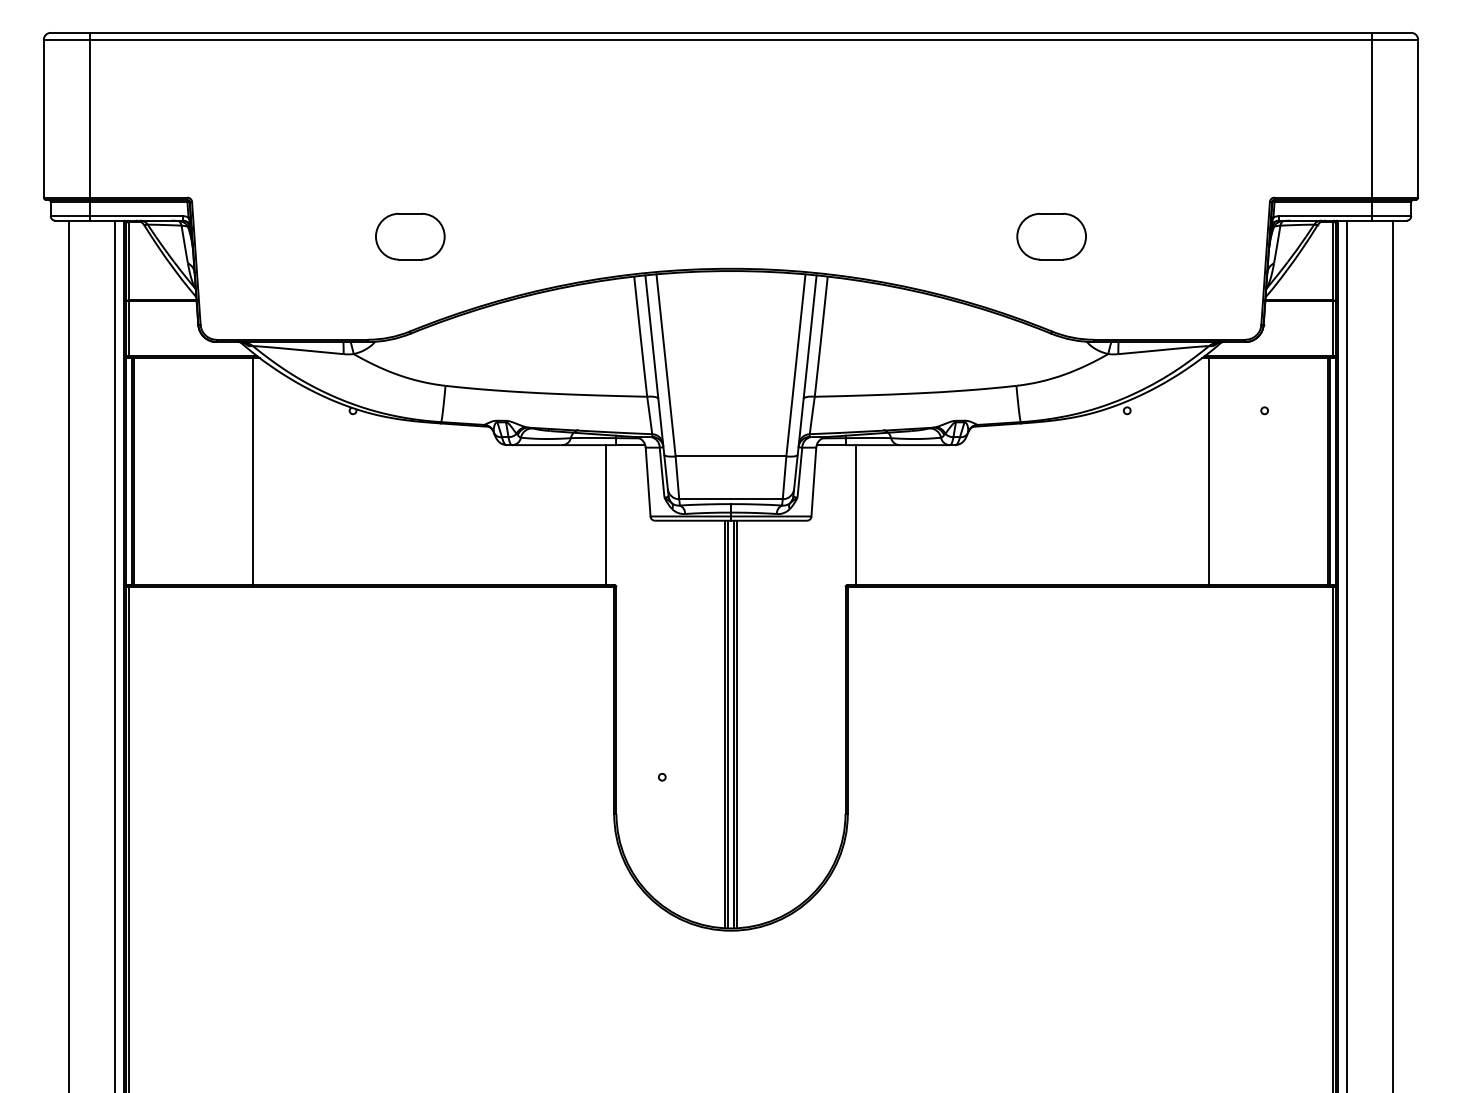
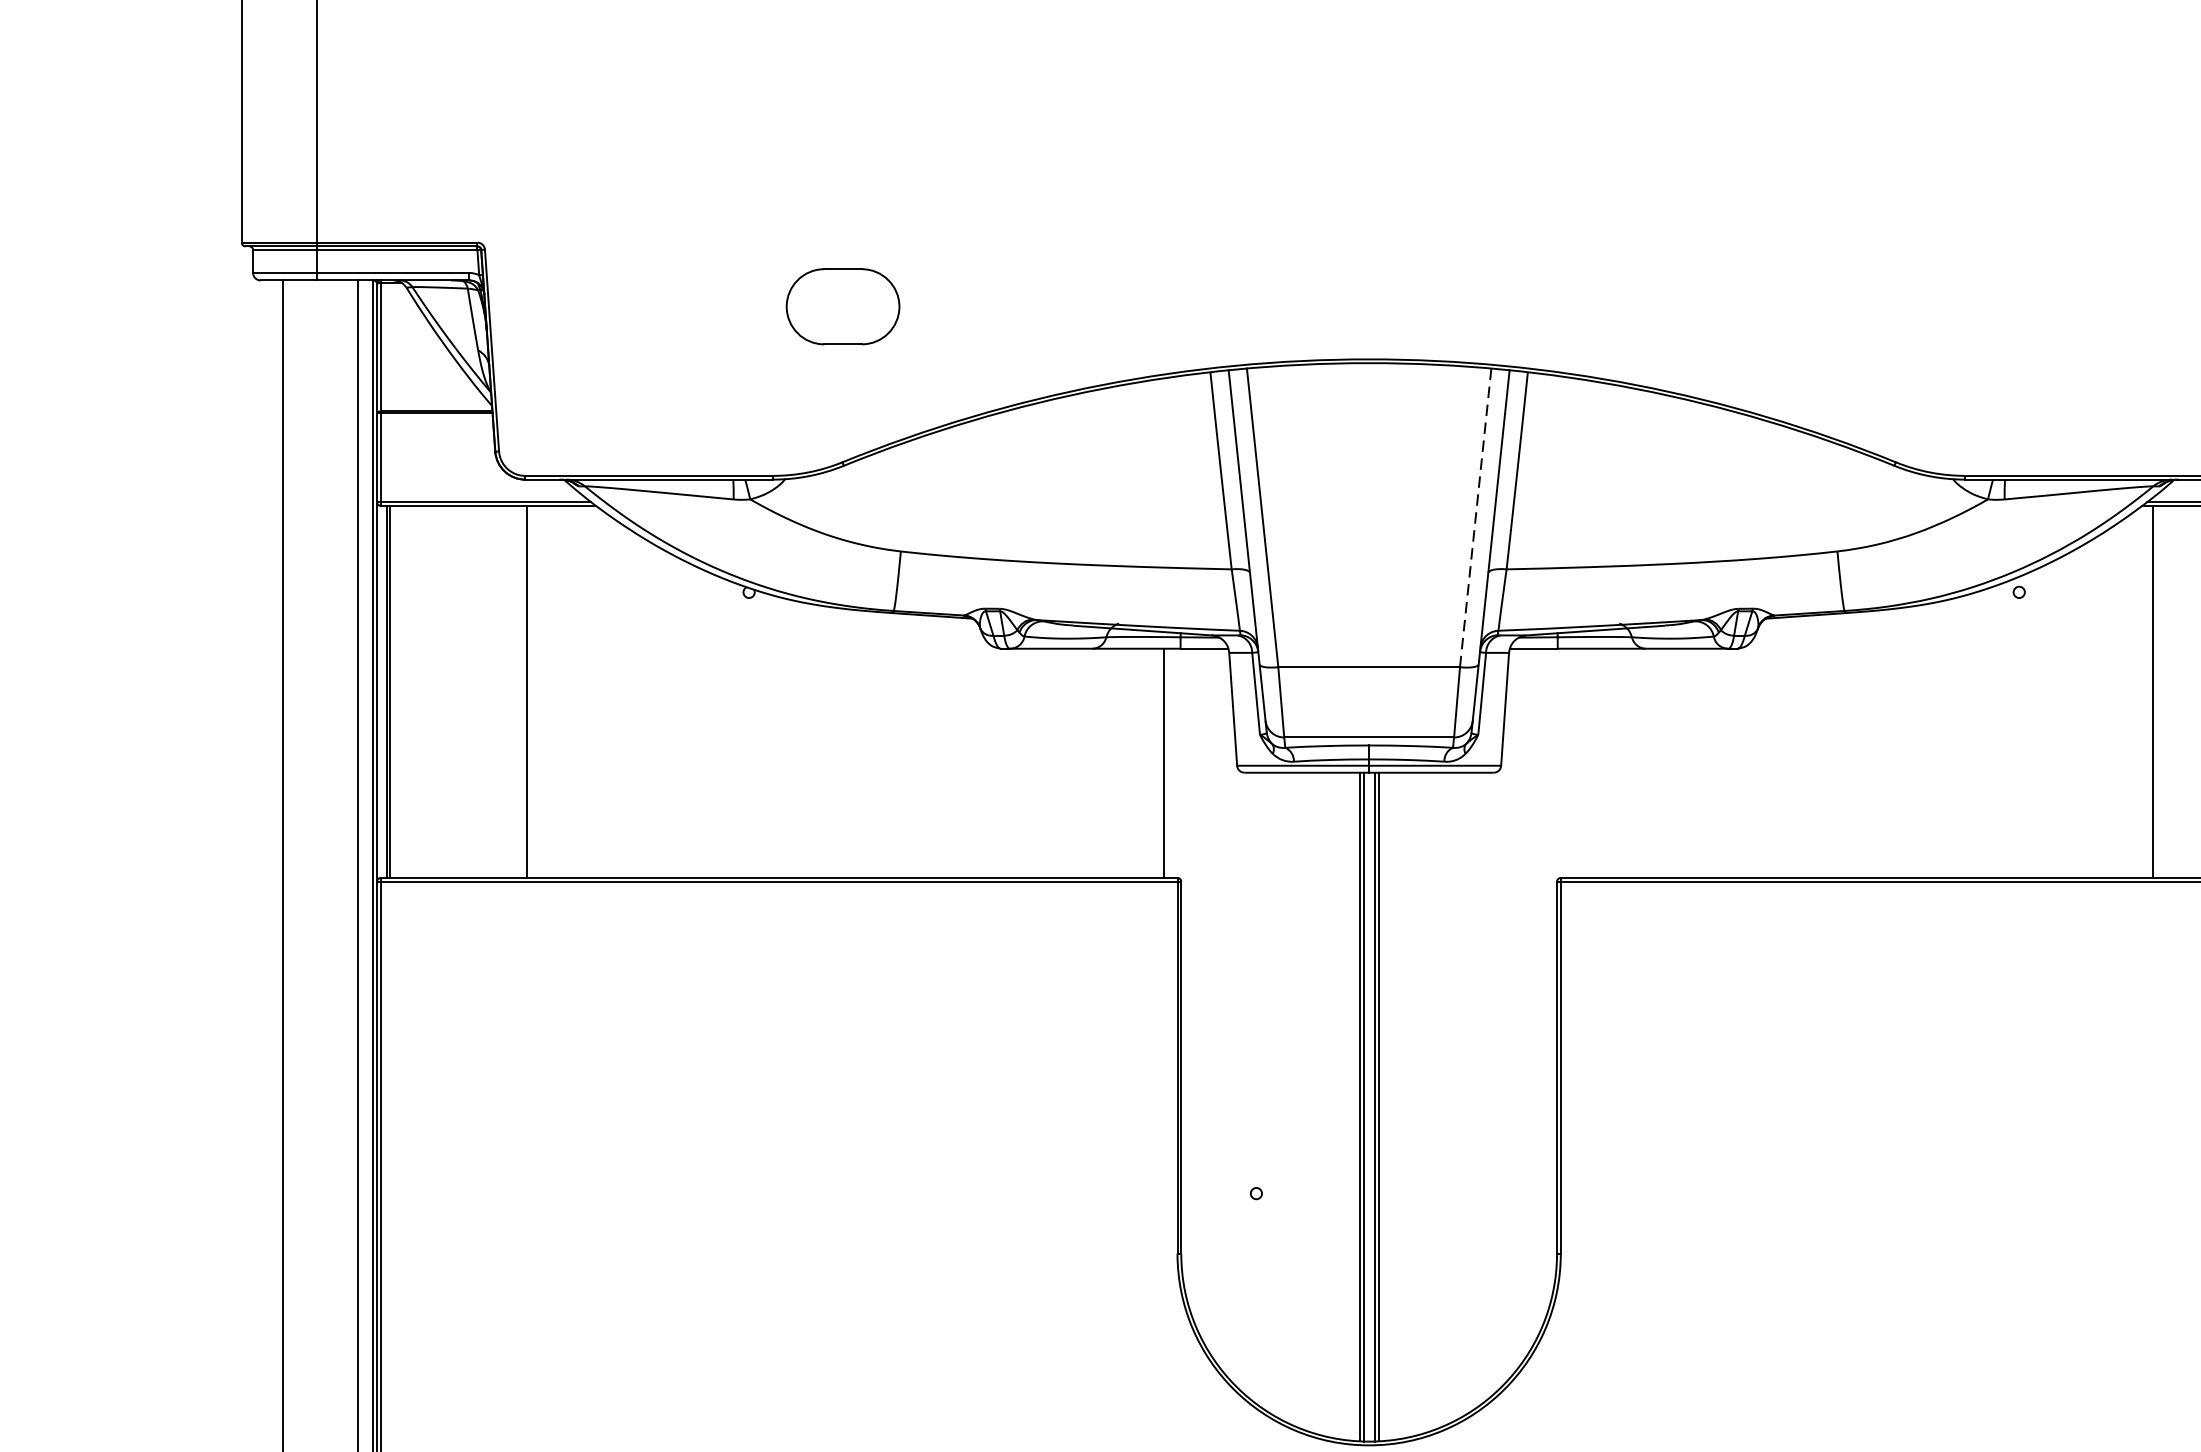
part: (1051, 236) -> (1894, 306), removed
line: (795, 365) -> (1474, 518), solid -> dashed
line: (253, 471) -> (526, 691), moved
line: (855, 514) -> (1573, 762), removed

